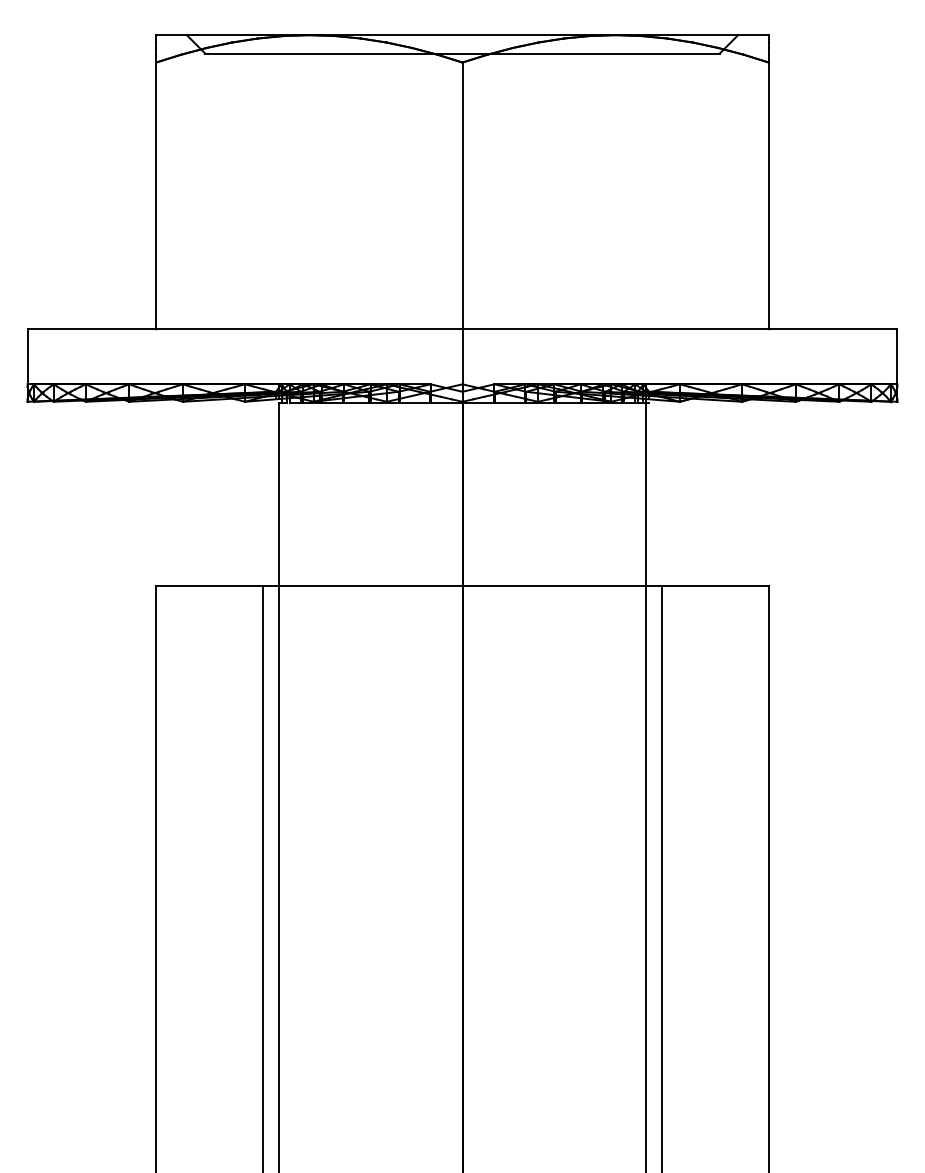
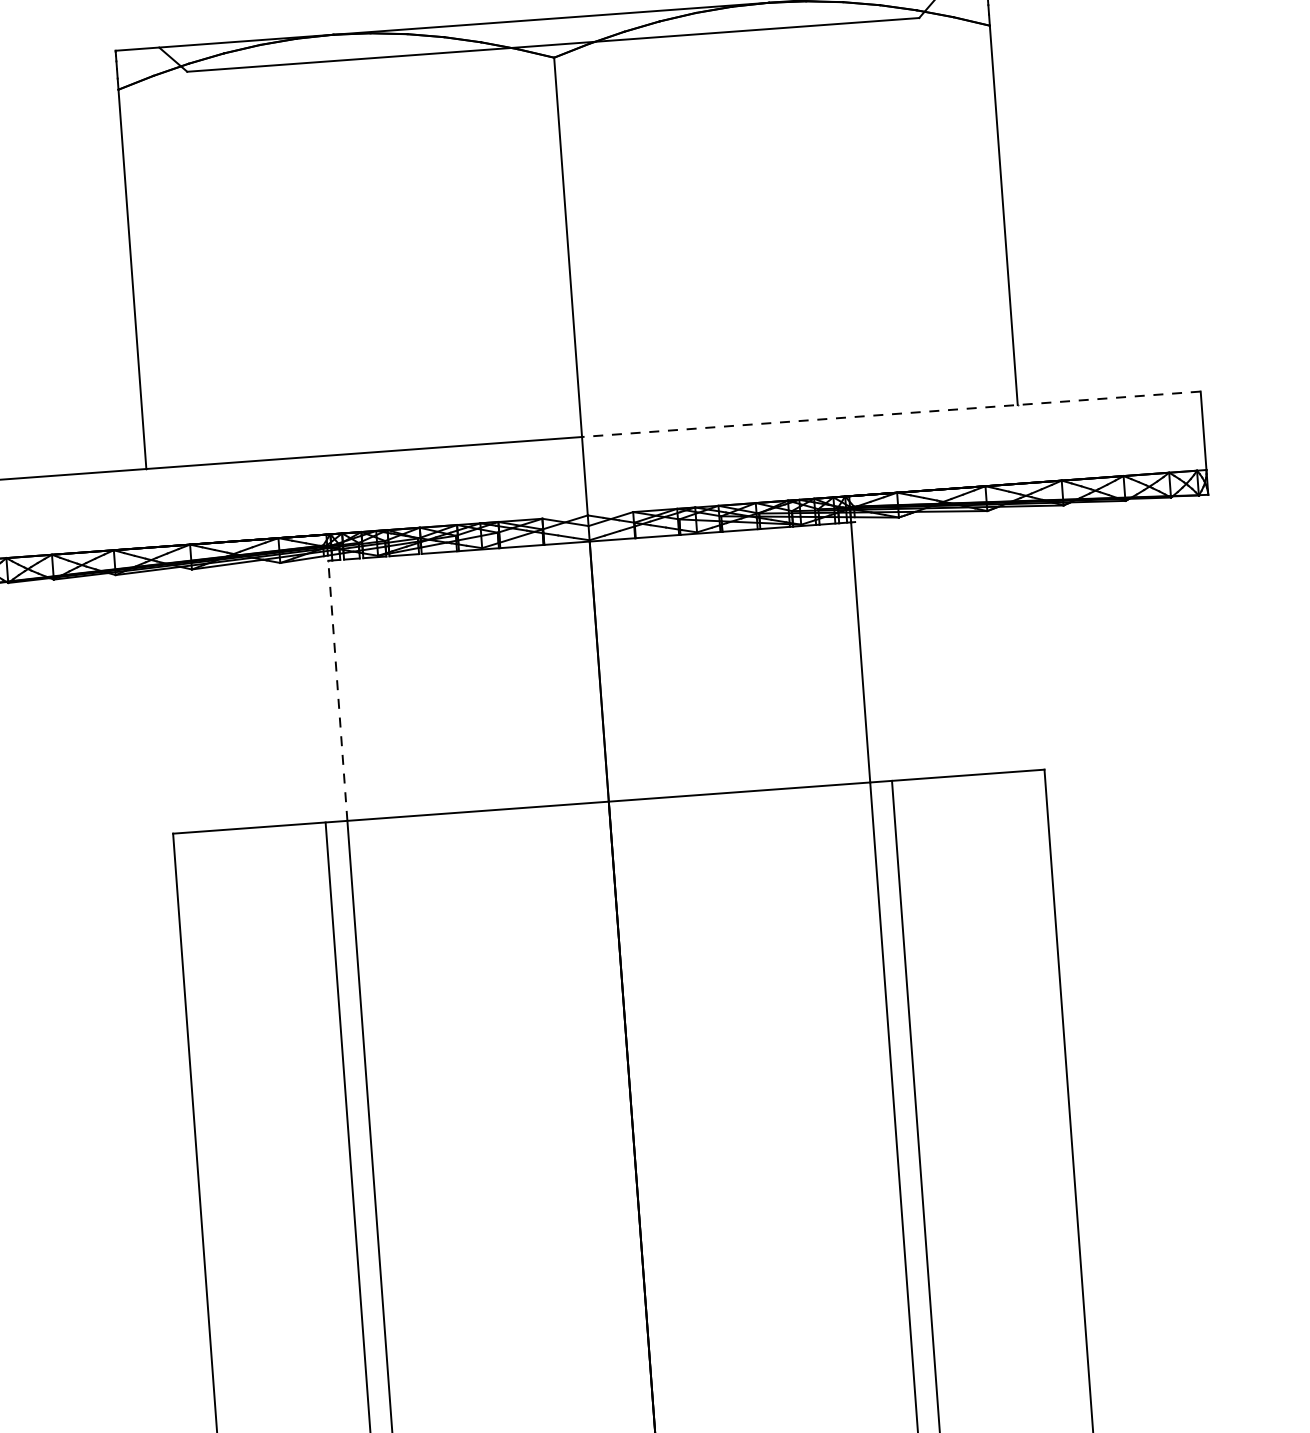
line: (679, 329) -> (890, 414), solid -> dashed
line: (278, 493) -> (337, 689), solid -> dashed

